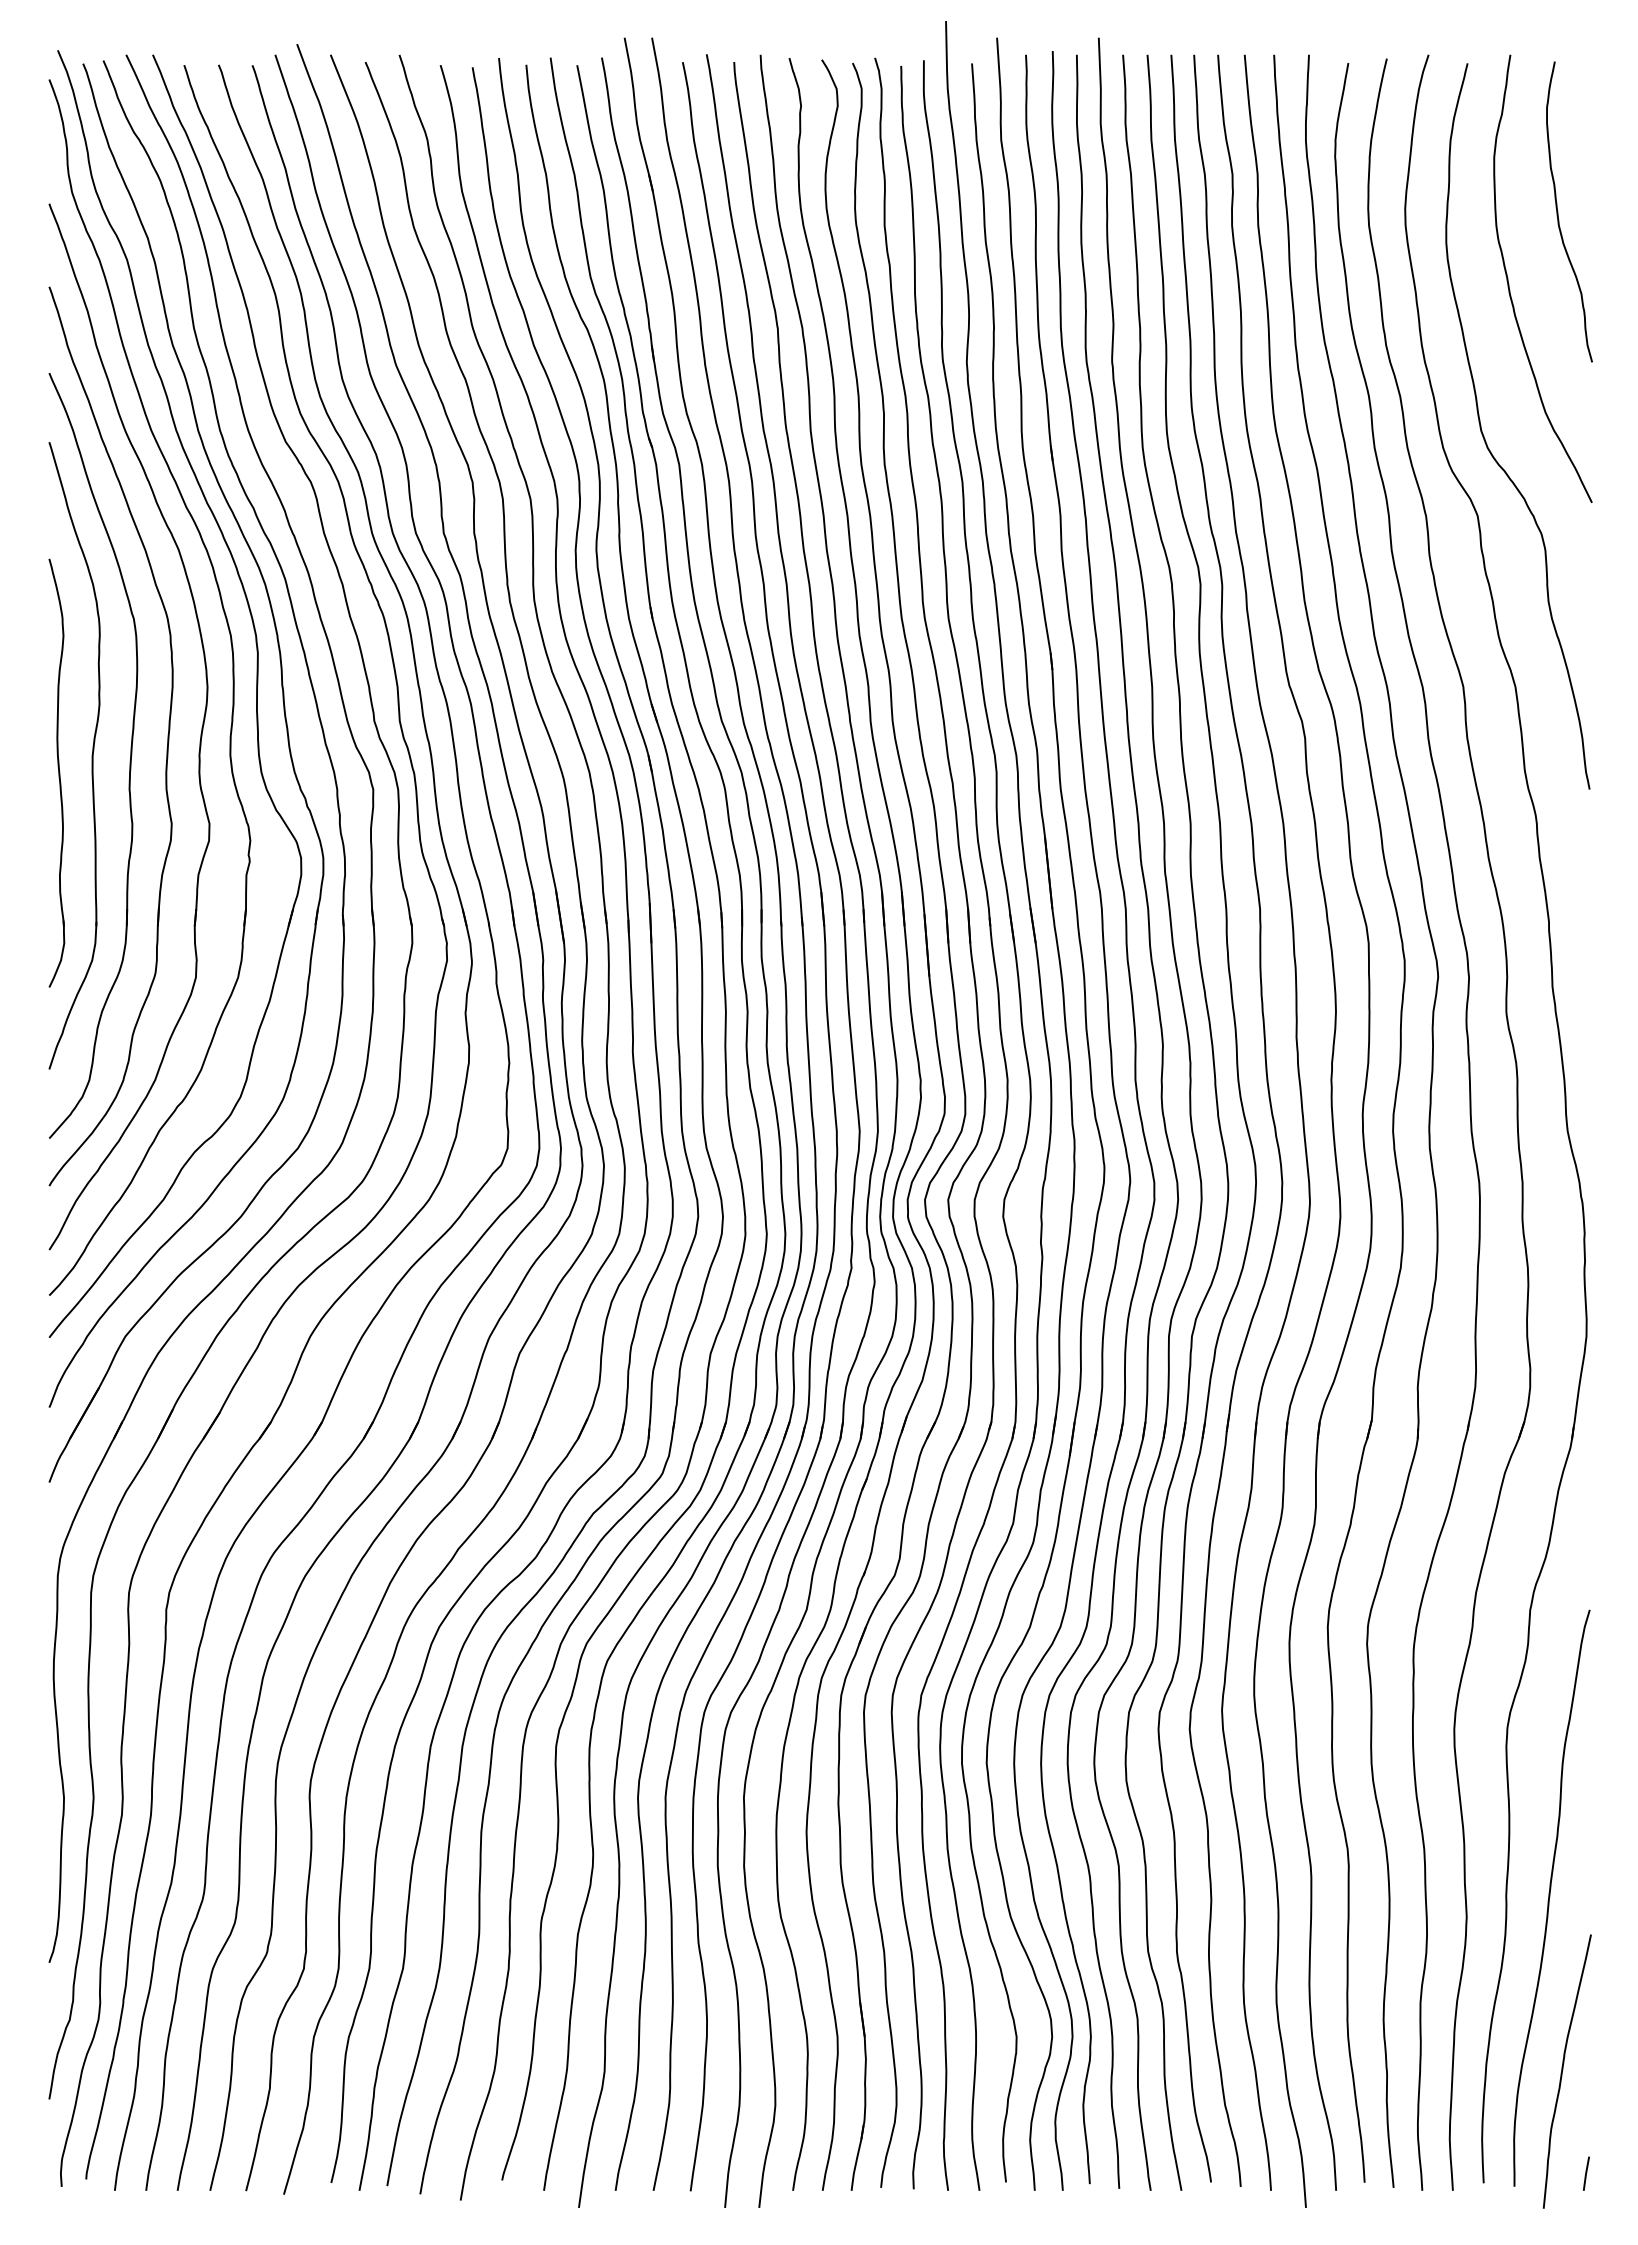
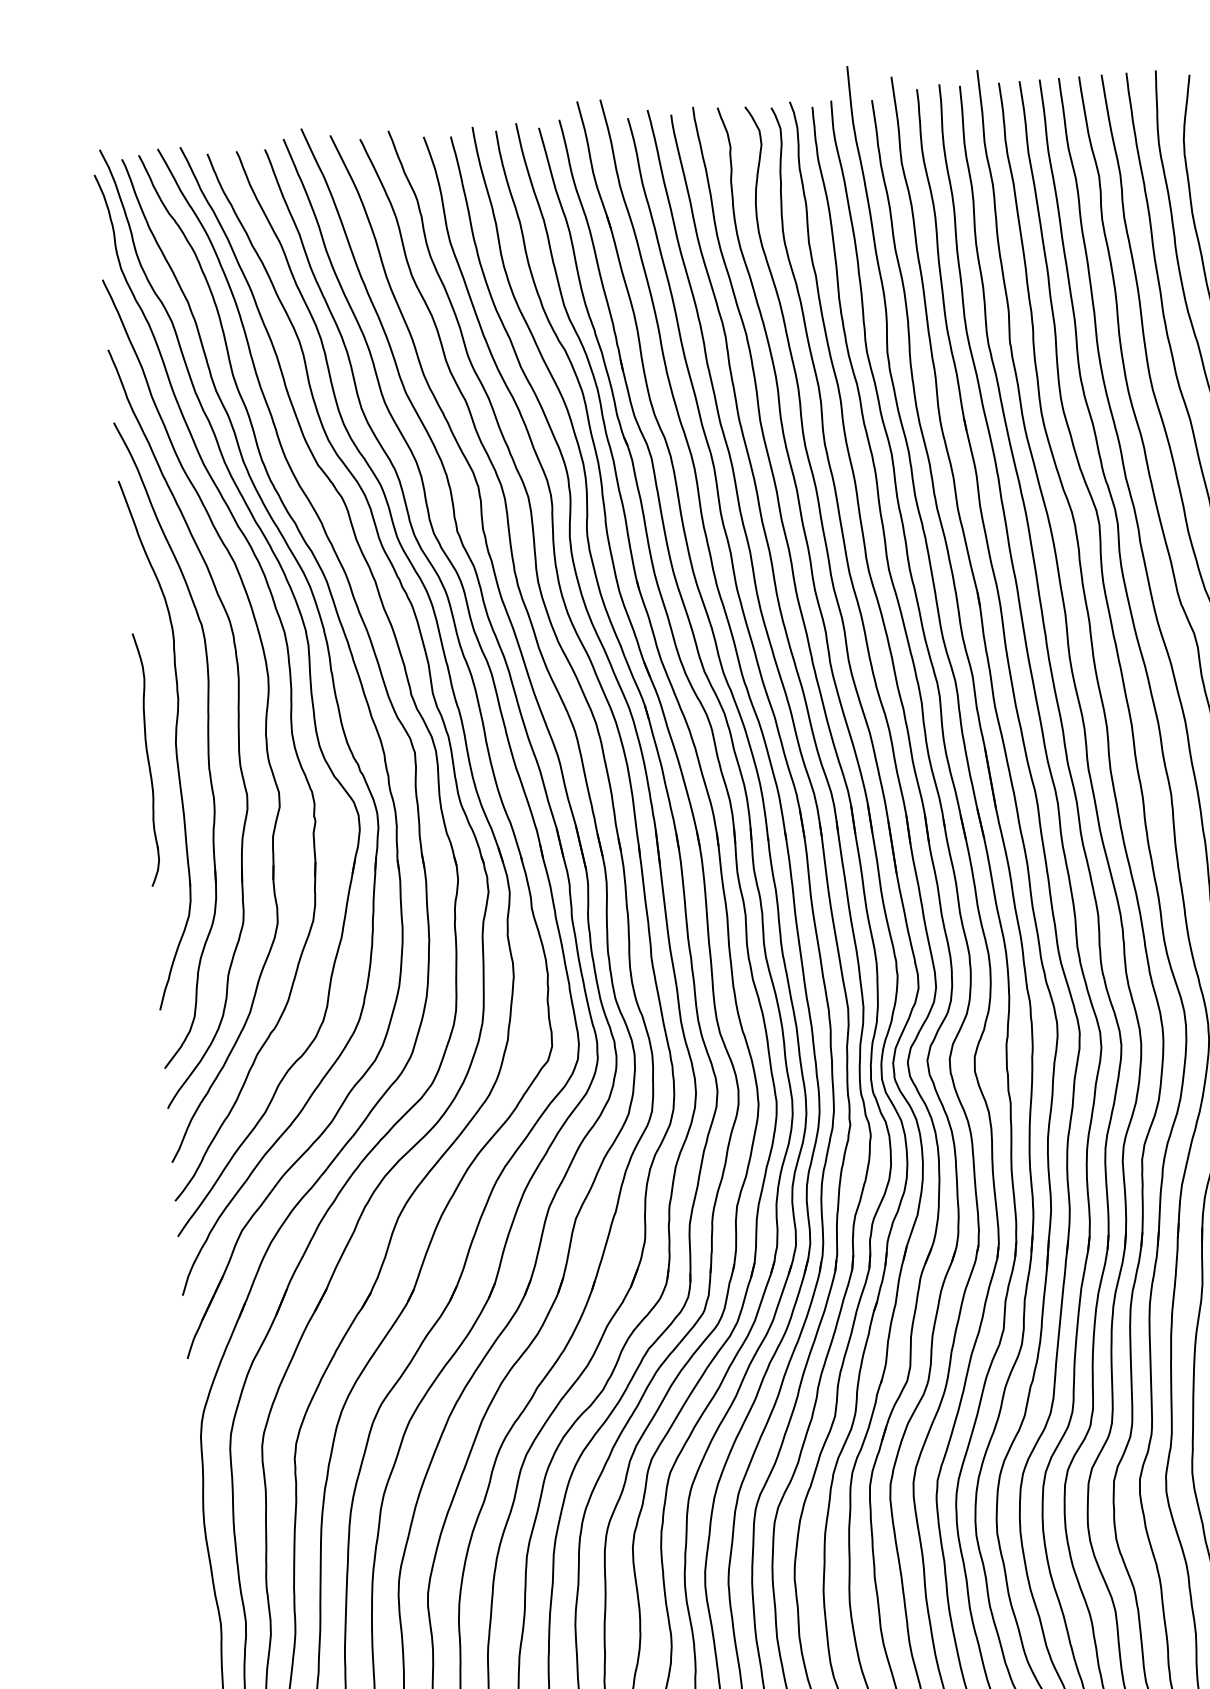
part: (56, 772) -> (146, 759), size x0.7

